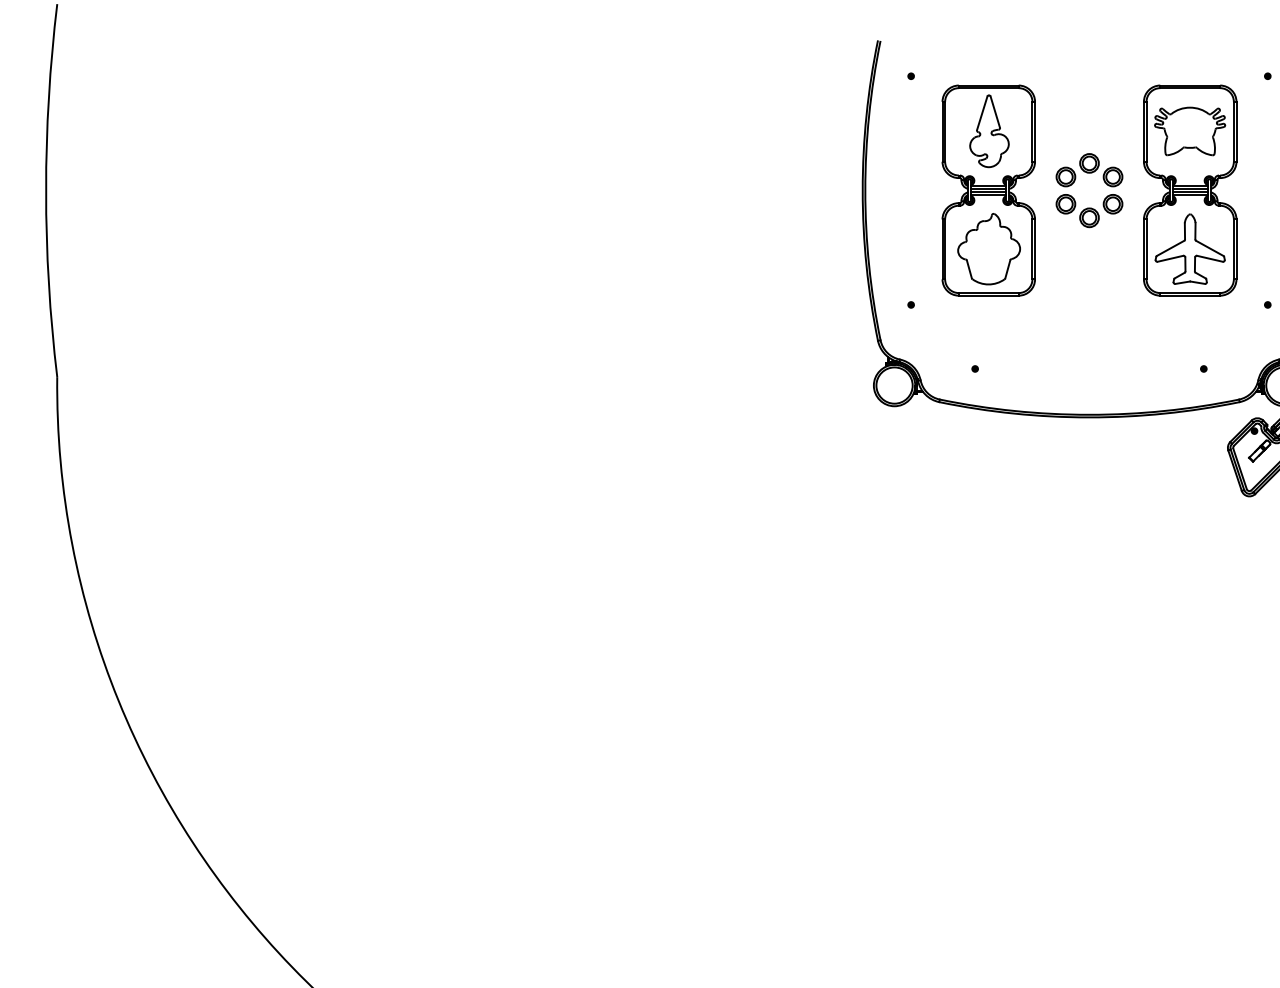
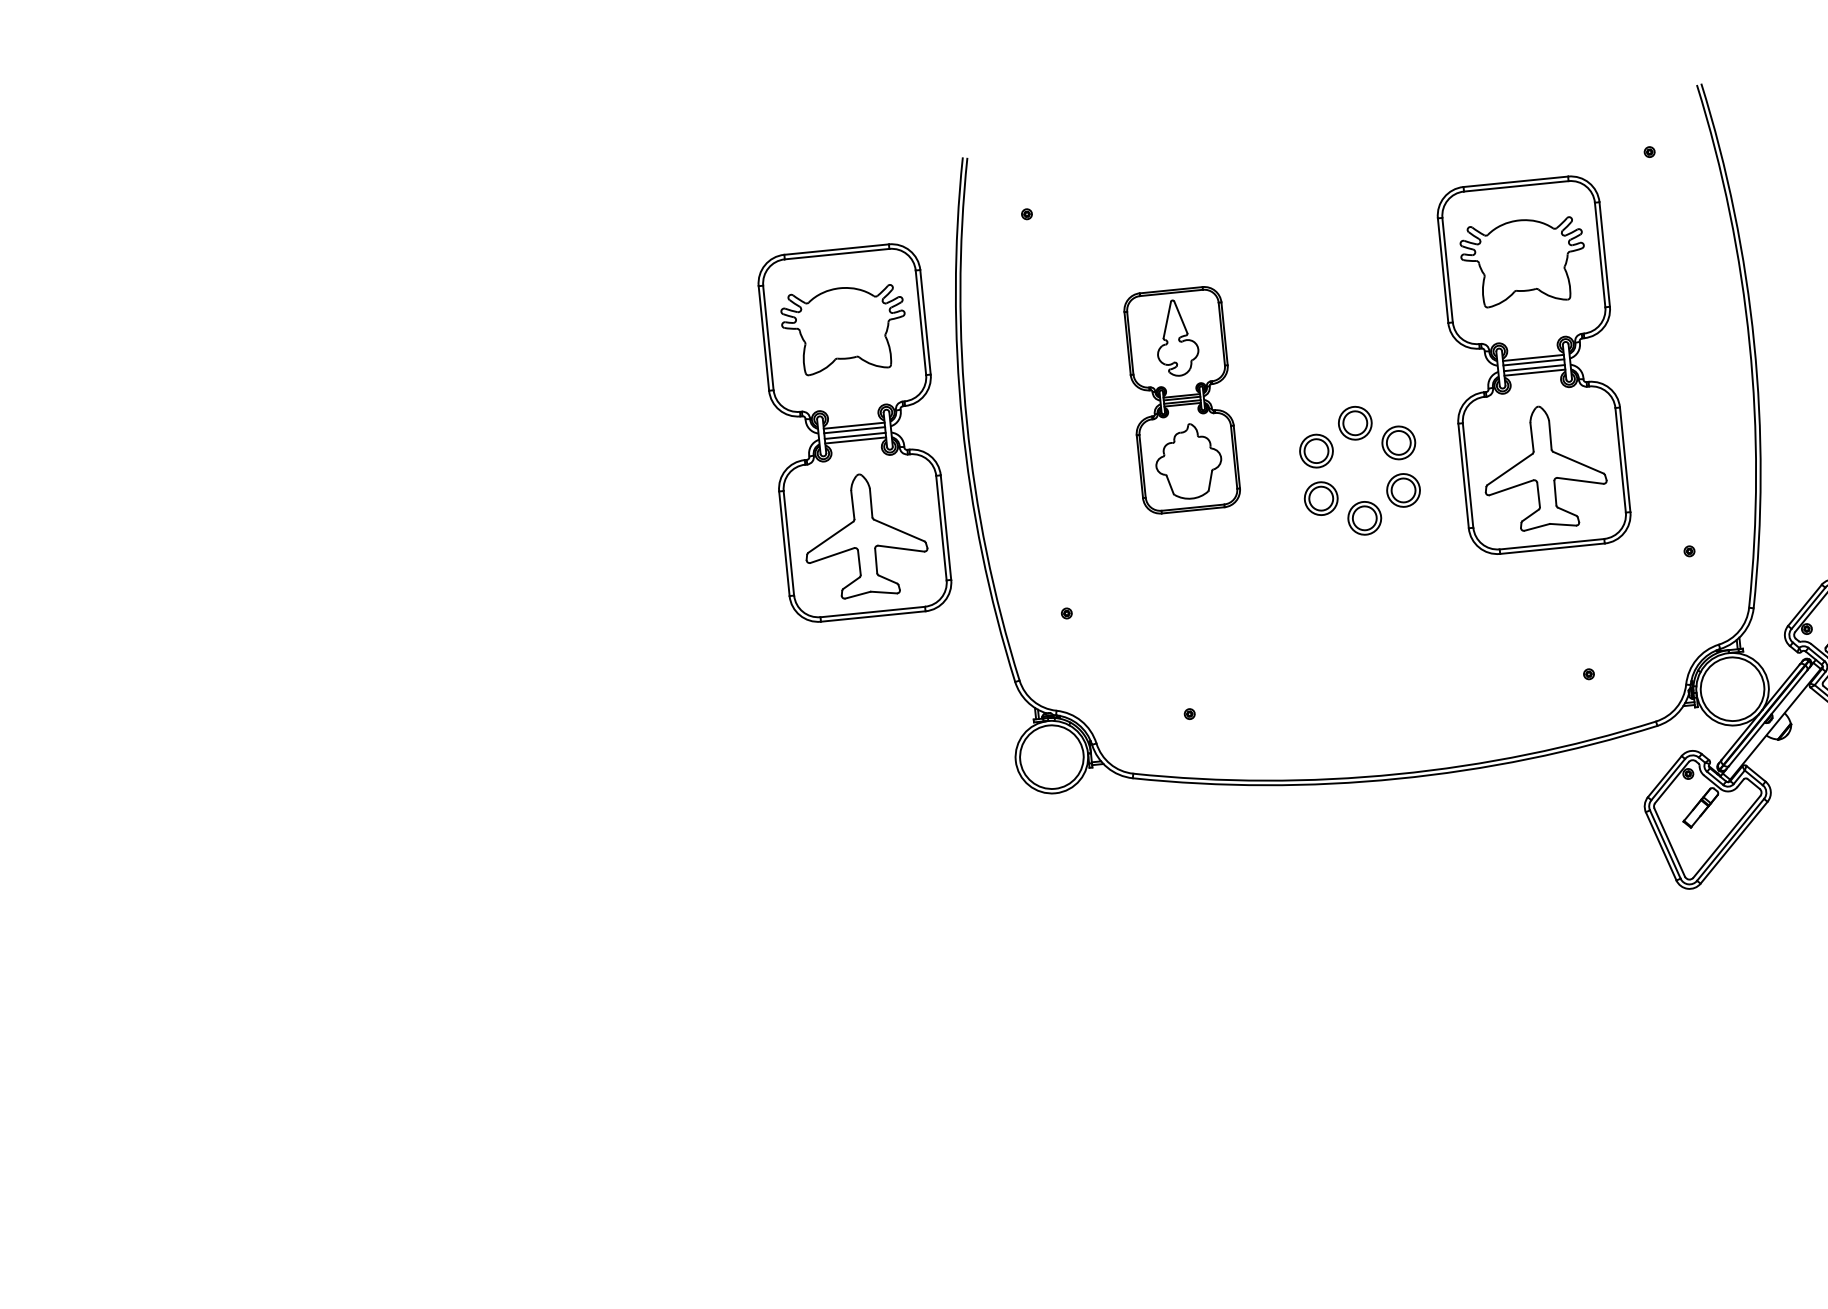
part: (1075, 181) -> (1333, 457), moved
part: (801, 190) -> (855, 432), added
part: (988, 190) -> (1181, 400), size x0.6

